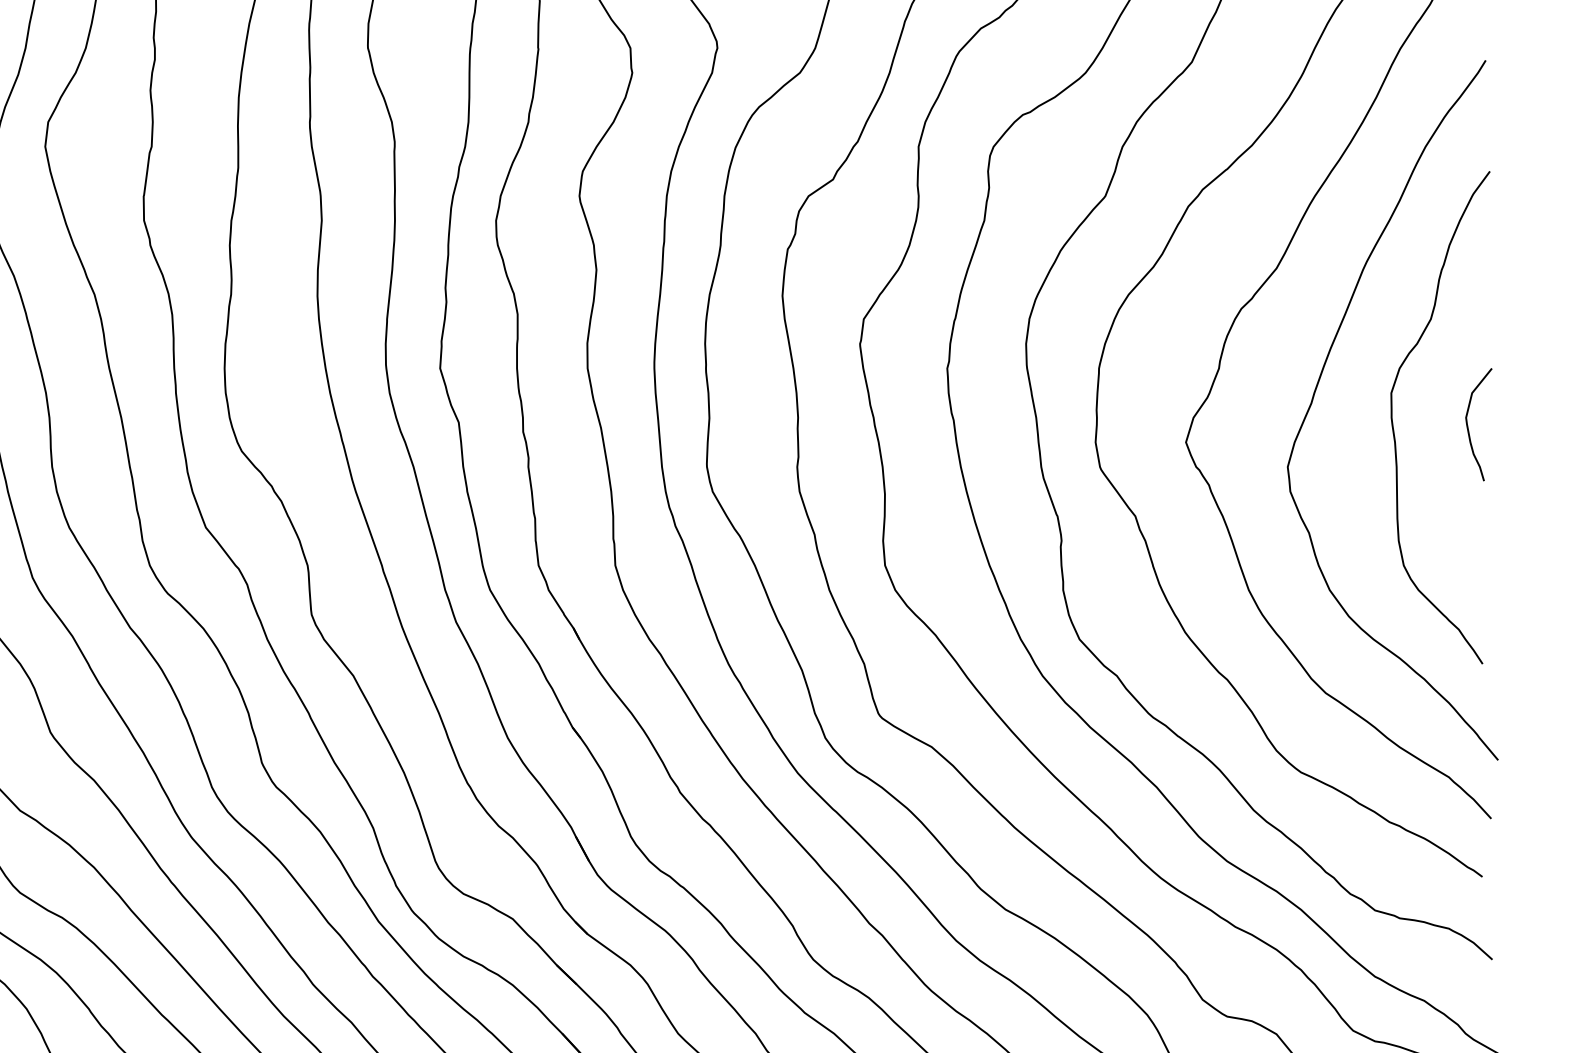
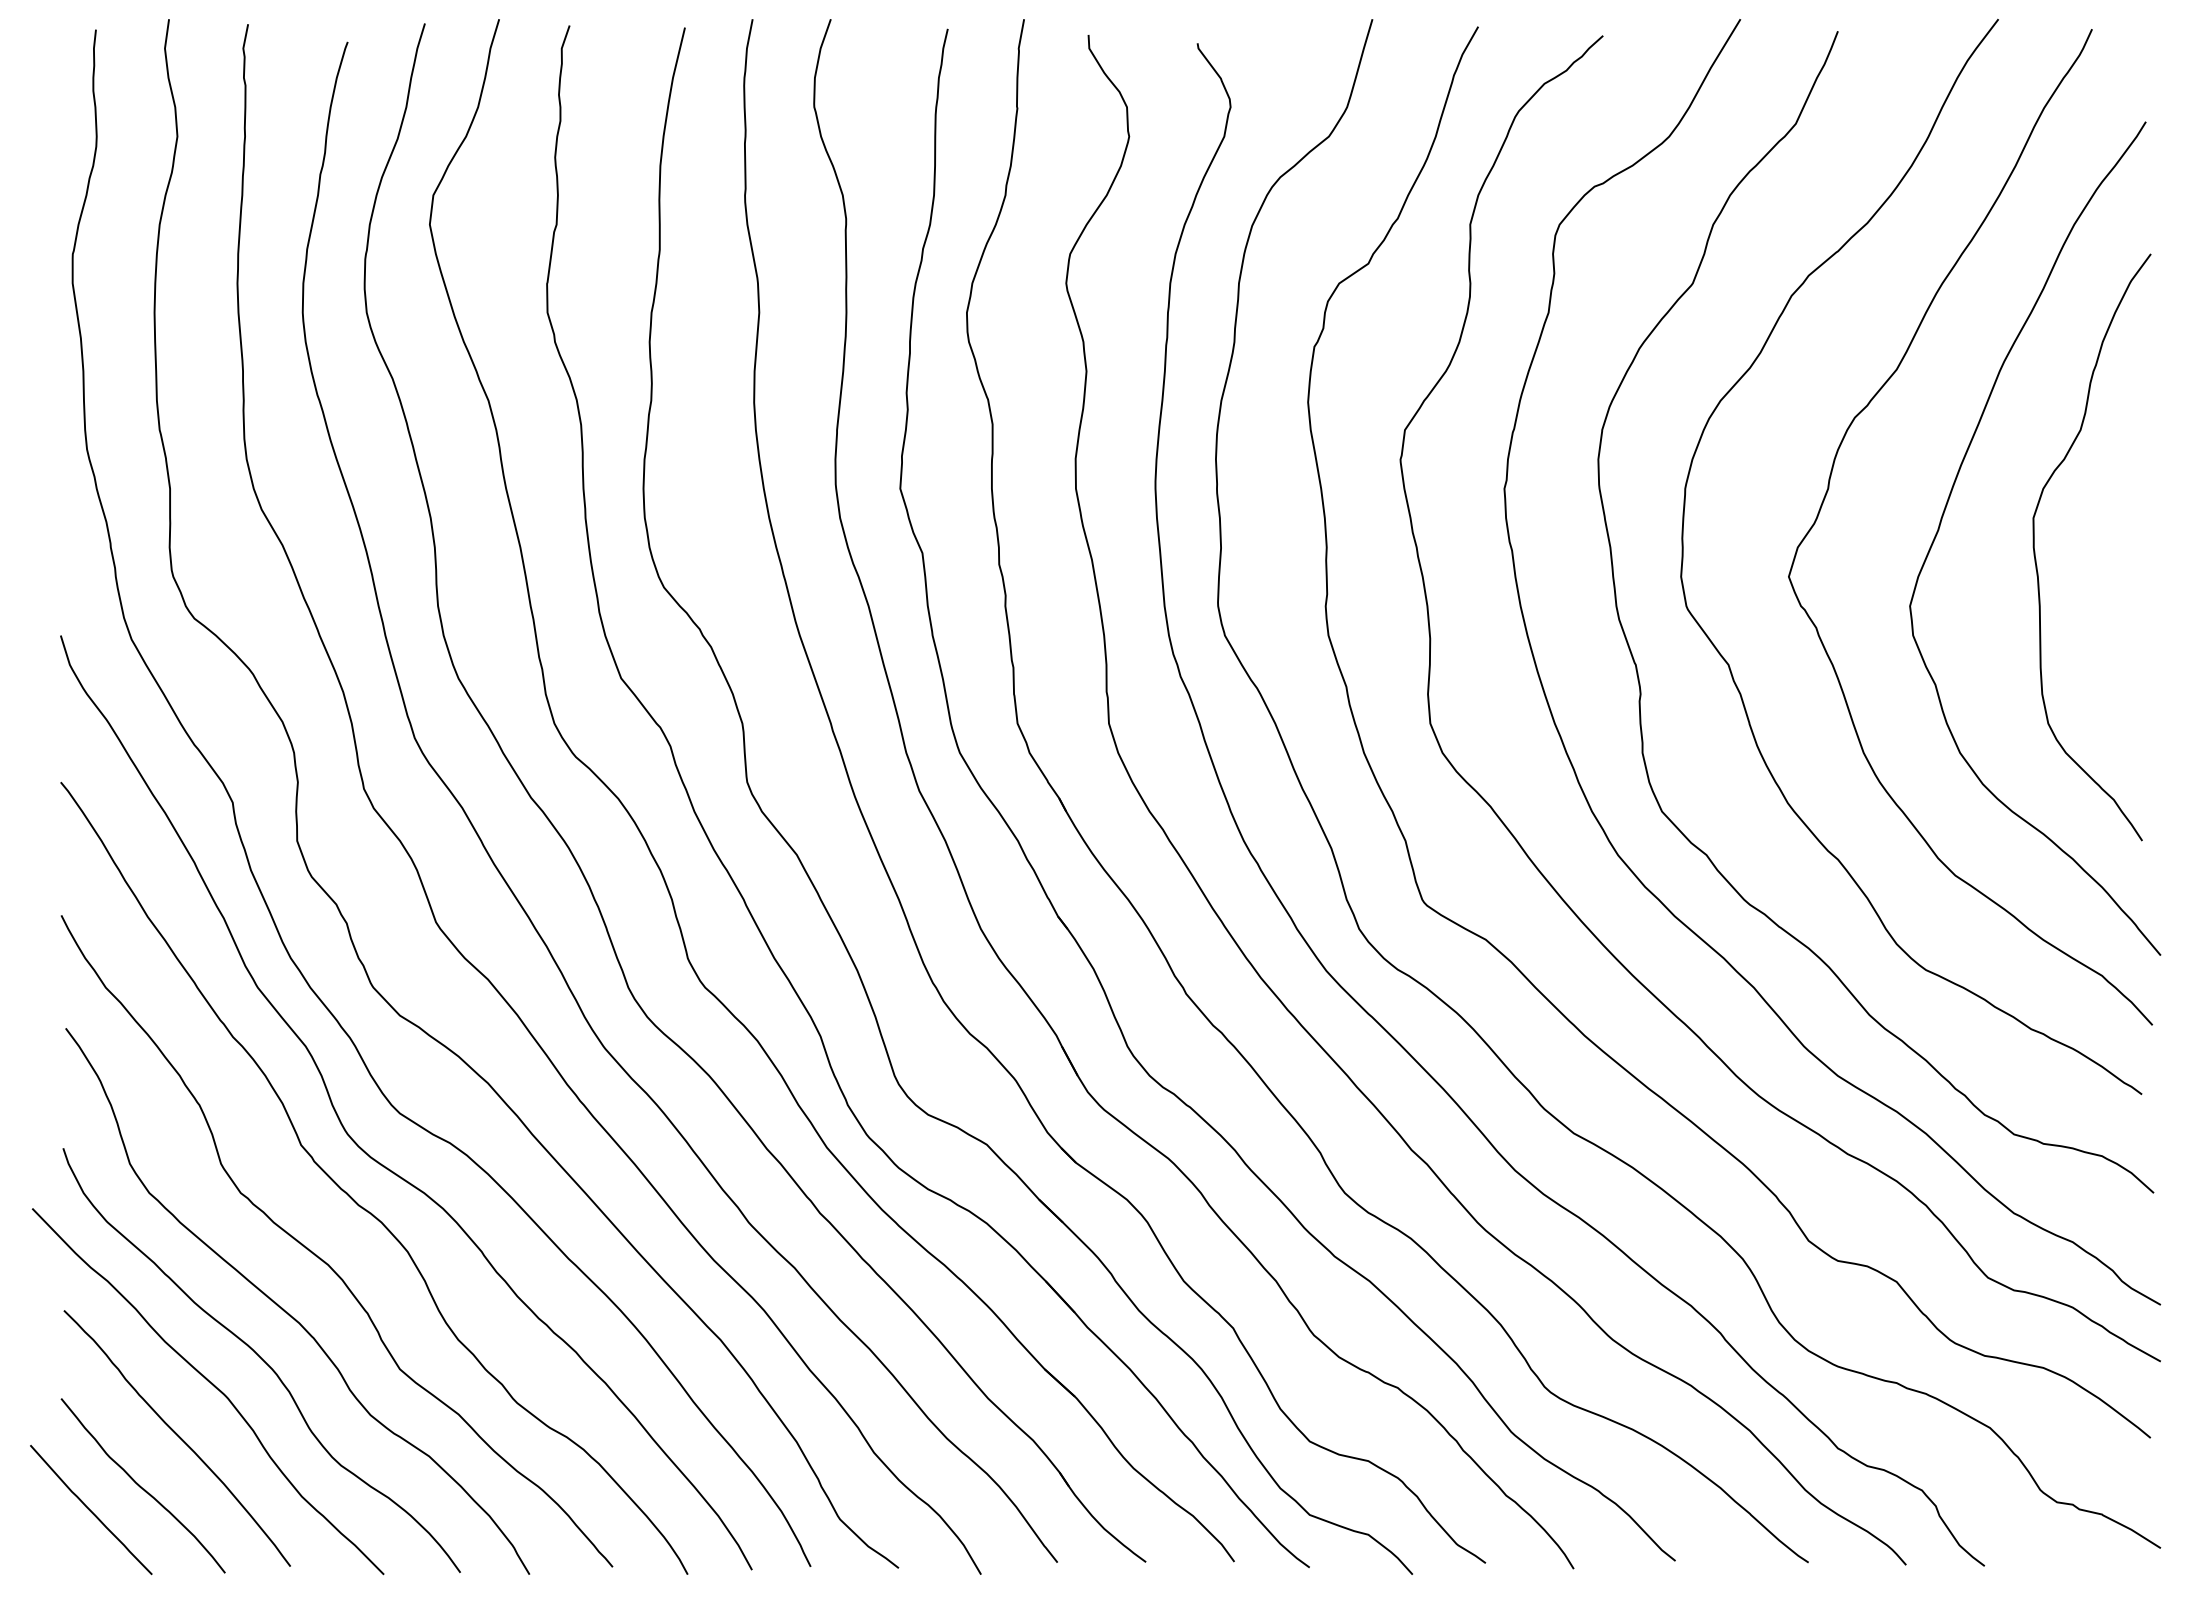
curve: (1468, 426) -> (2125, 558), removed

